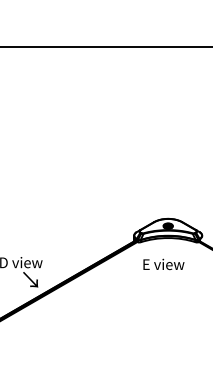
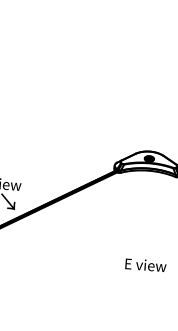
text: (163, 264) -> (145, 265), moved

